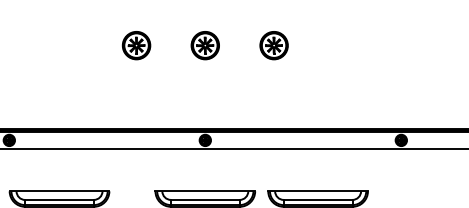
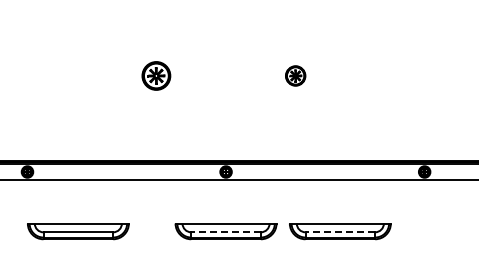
part: (204, 45) -> (225, 75), removed
part: (273, 45) -> (295, 75), size x0.7
line: (205, 200) -> (226, 232), solid -> dashed
line: (318, 200) -> (340, 232), solid -> dashed

